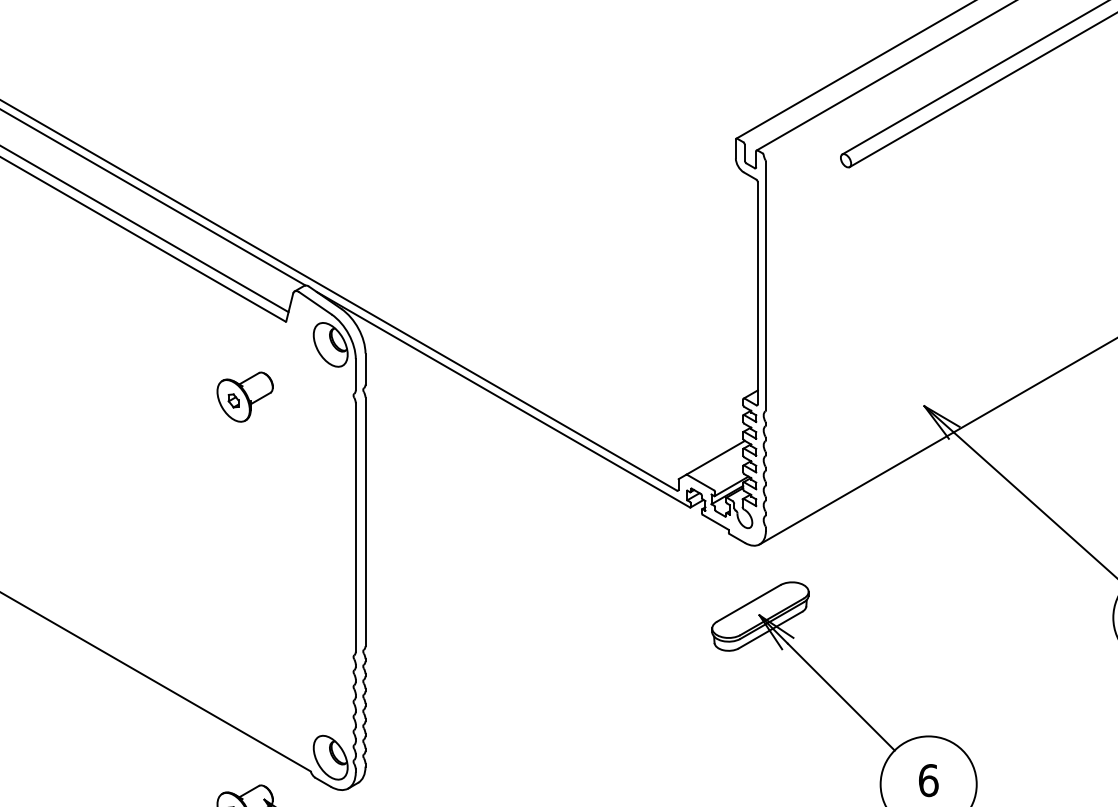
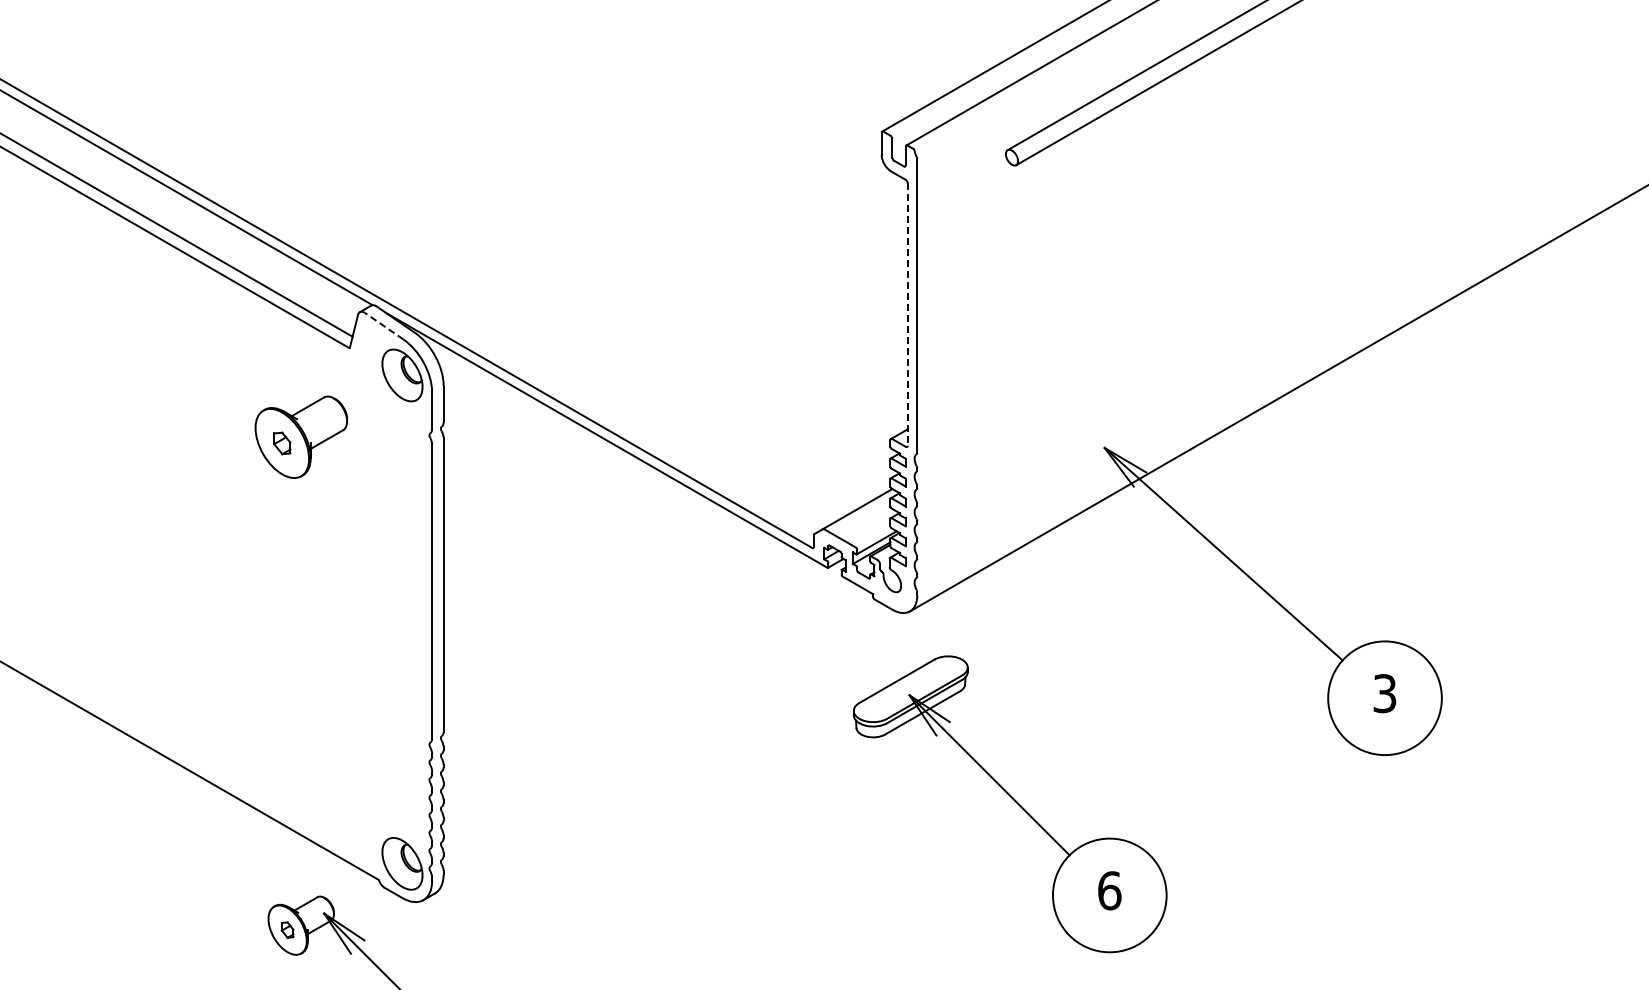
line: (757, 293) -> (907, 314), solid -> dashed
line: (314, 303) -> (383, 326), solid -> dashed
part: (244, 397) -> (300, 437), size x1.4

